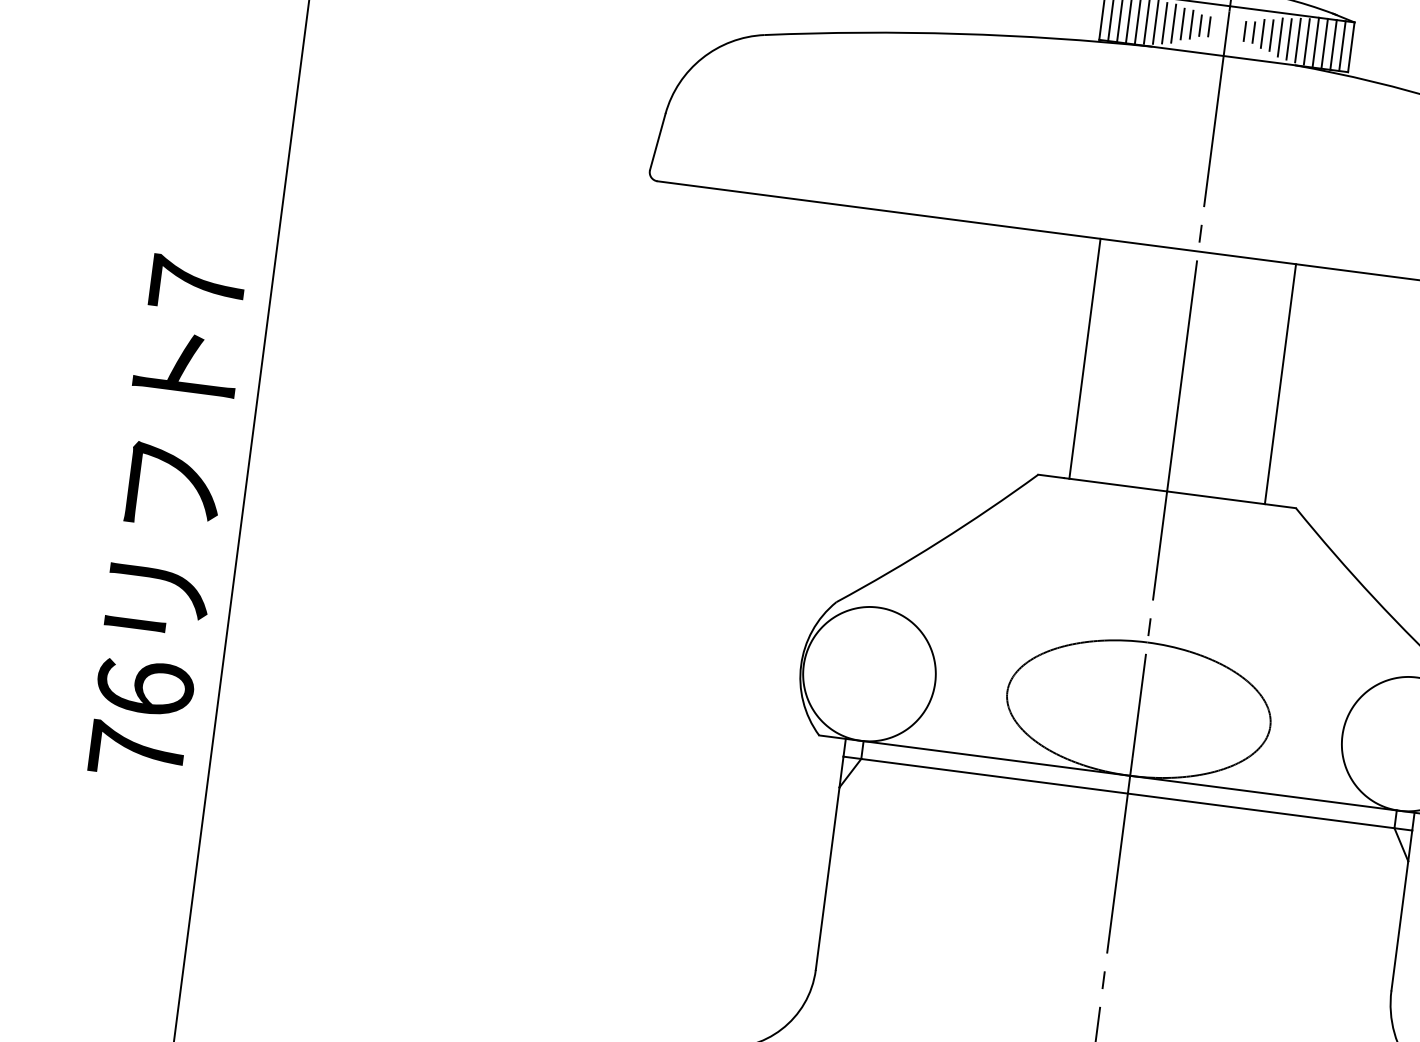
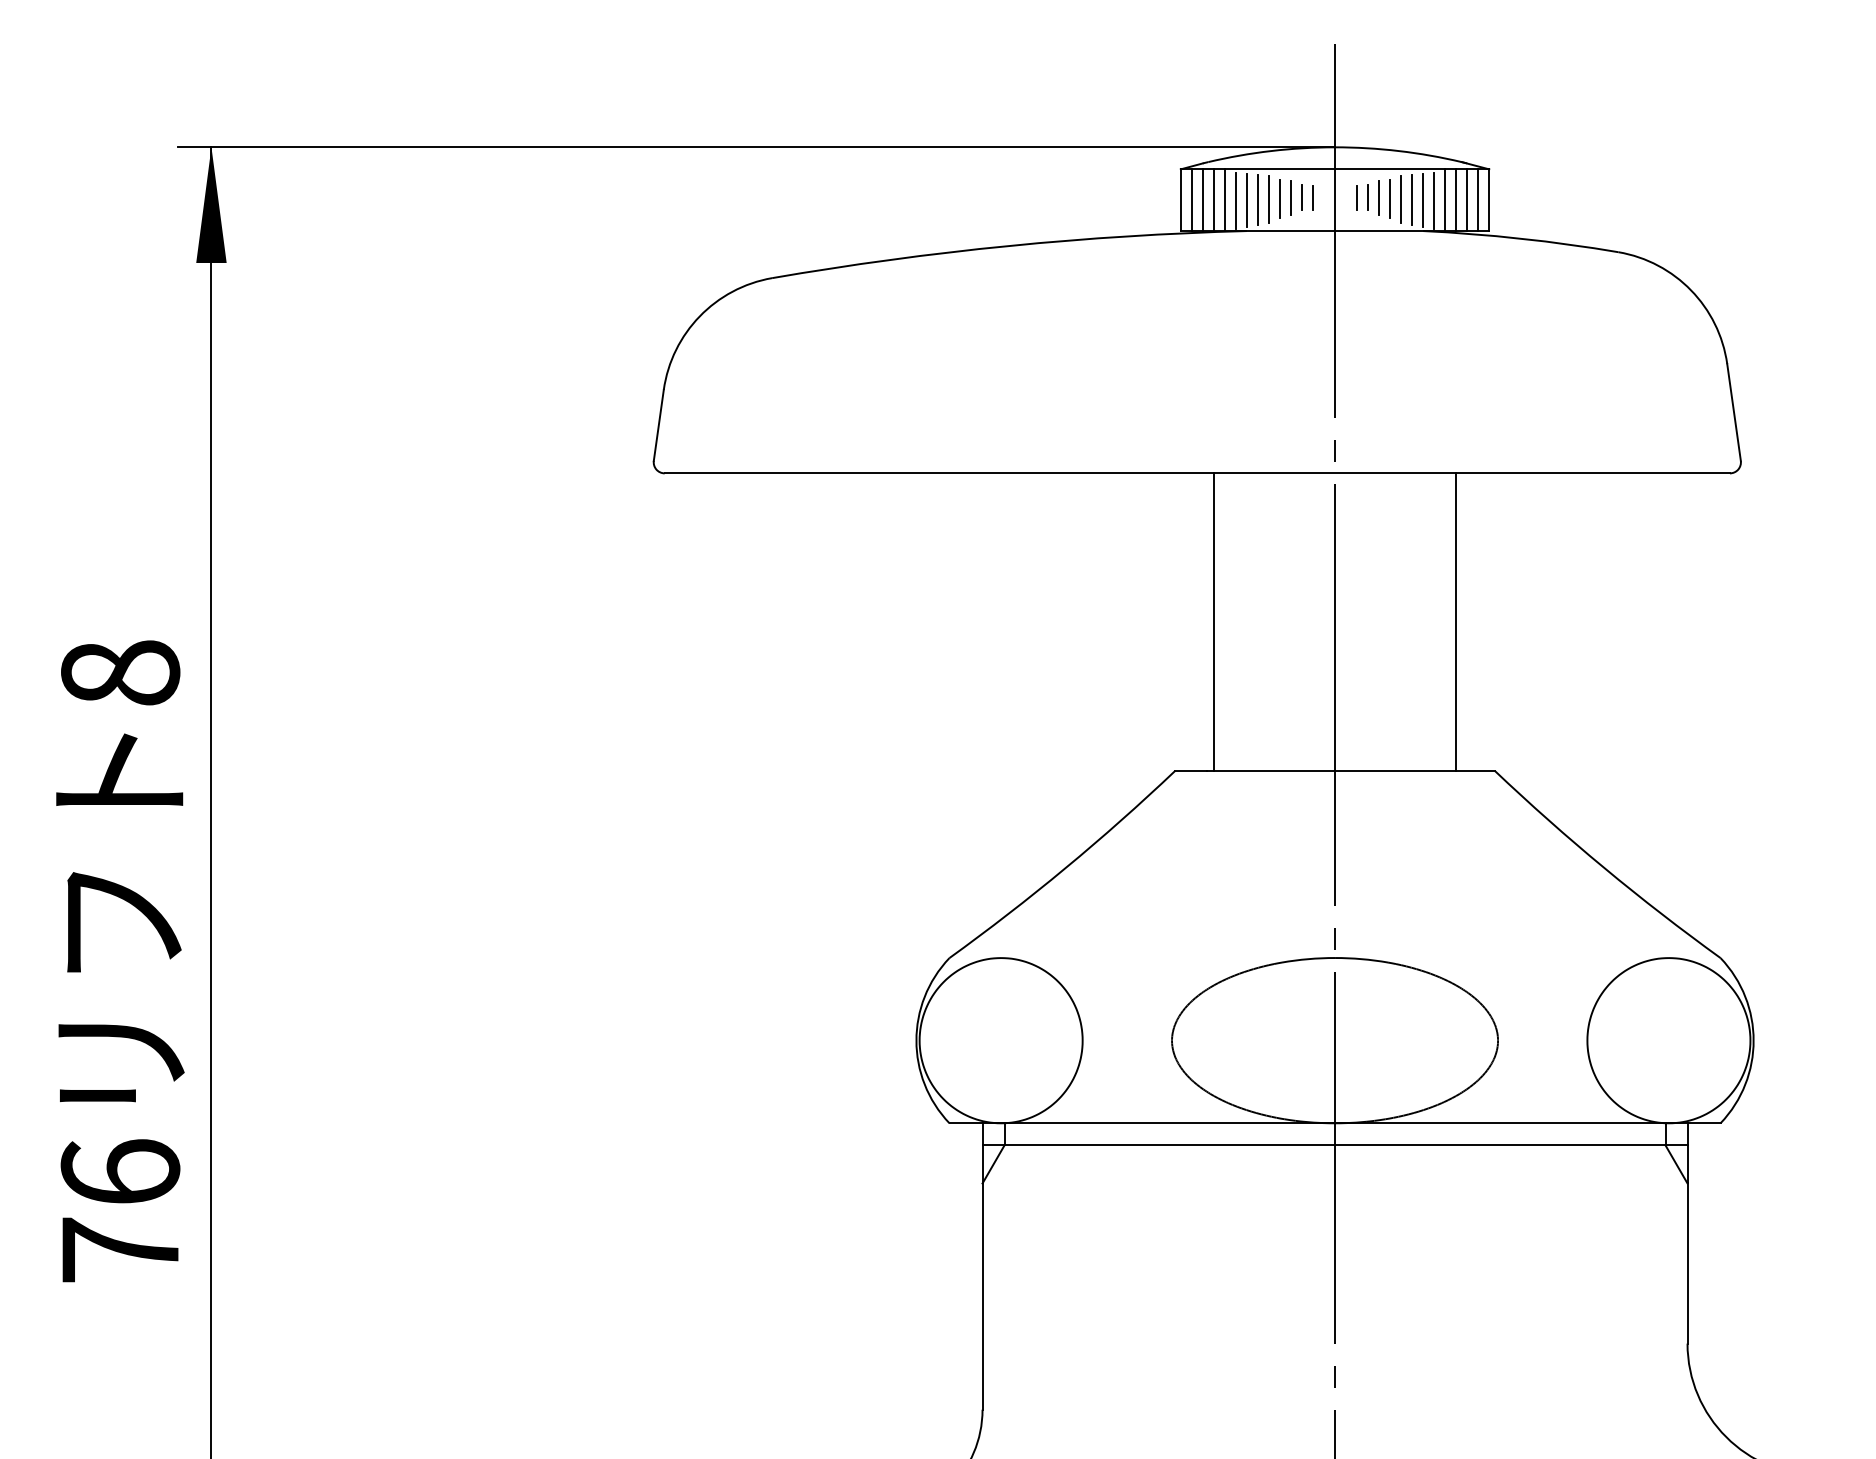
text: (197, 284) -> (120, 672), 7 -> 8

